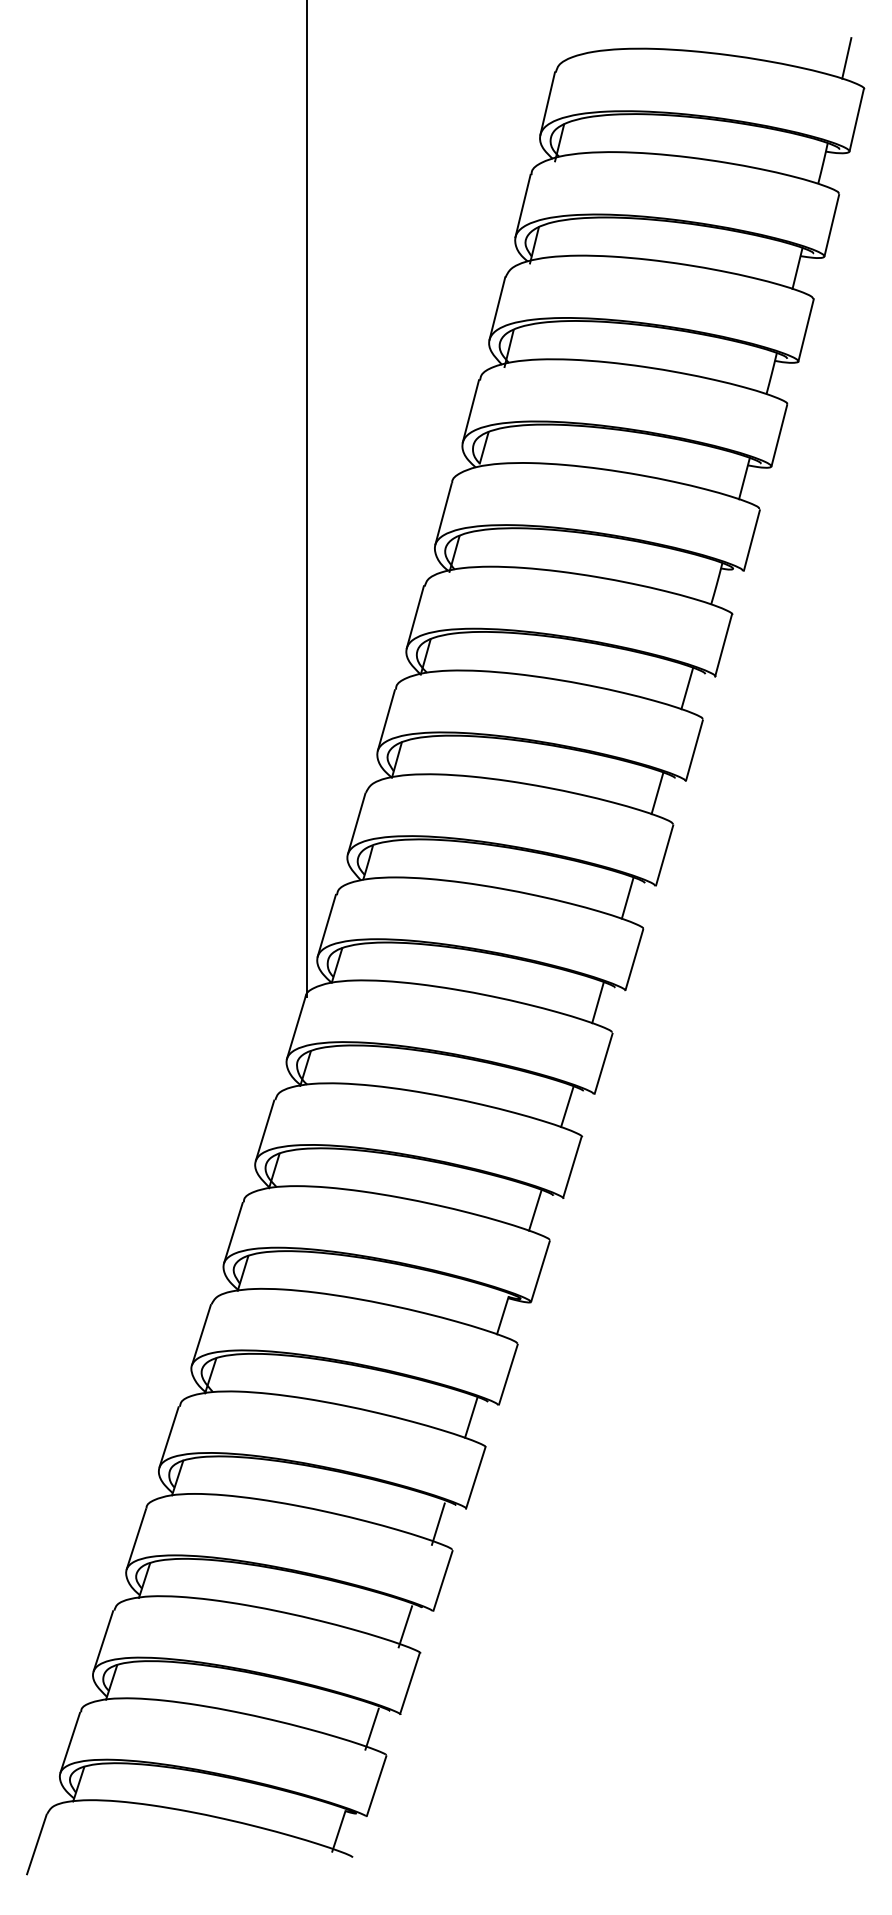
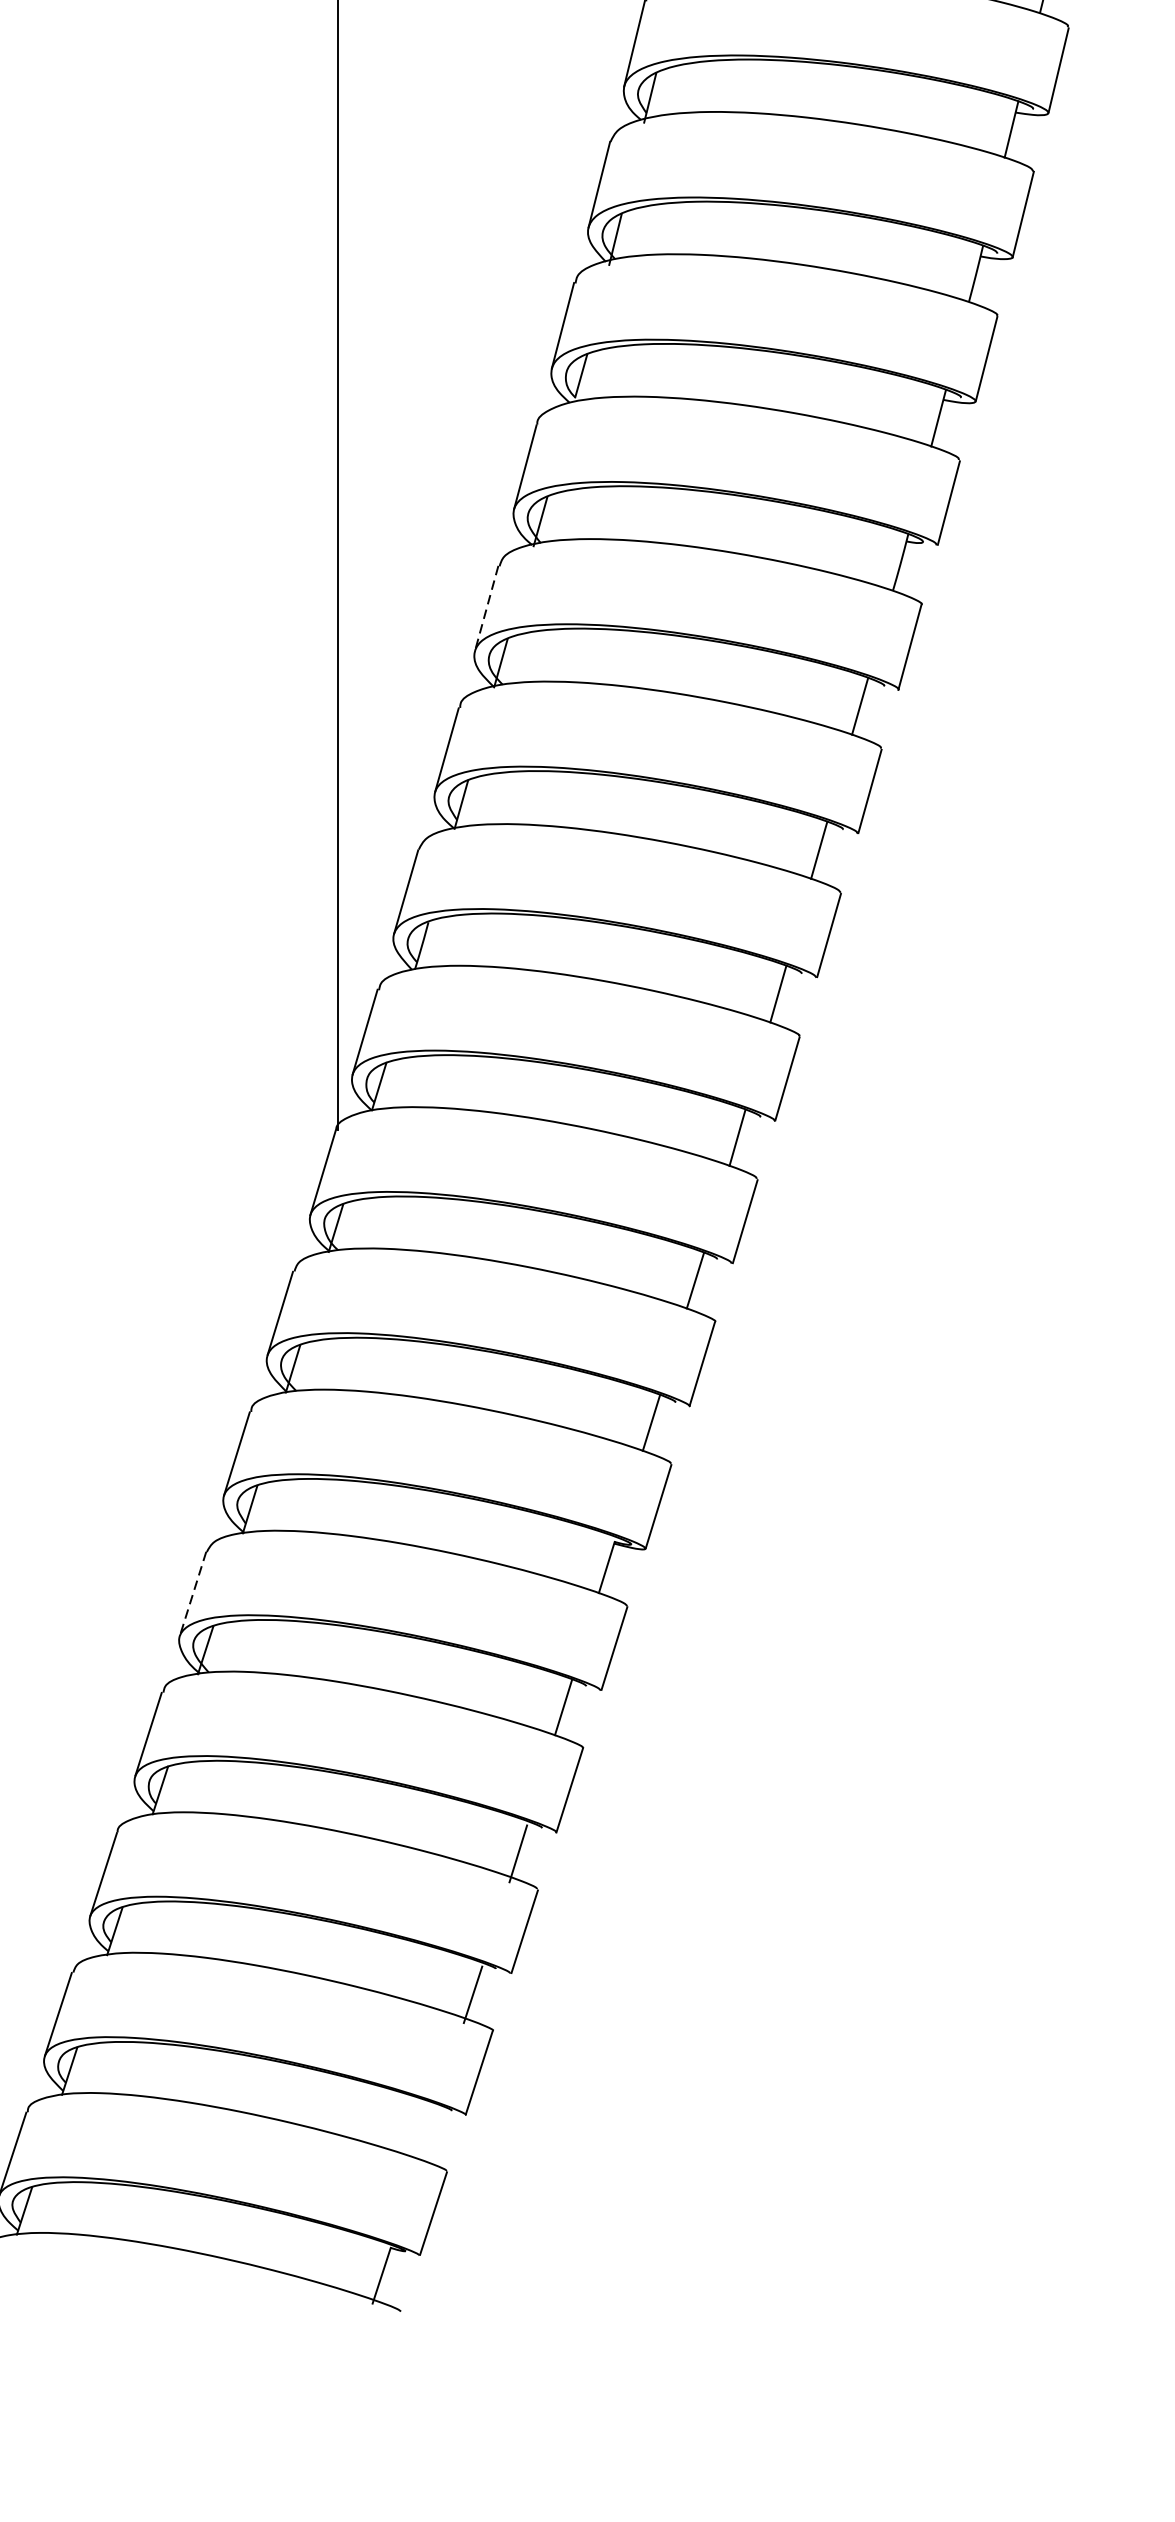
line: (415, 617) -> (486, 608), solid -> dashed
line: (201, 1335) -> (193, 1594), solid -> dashed
line: (371, 1728) -> (426, 2134), removed

